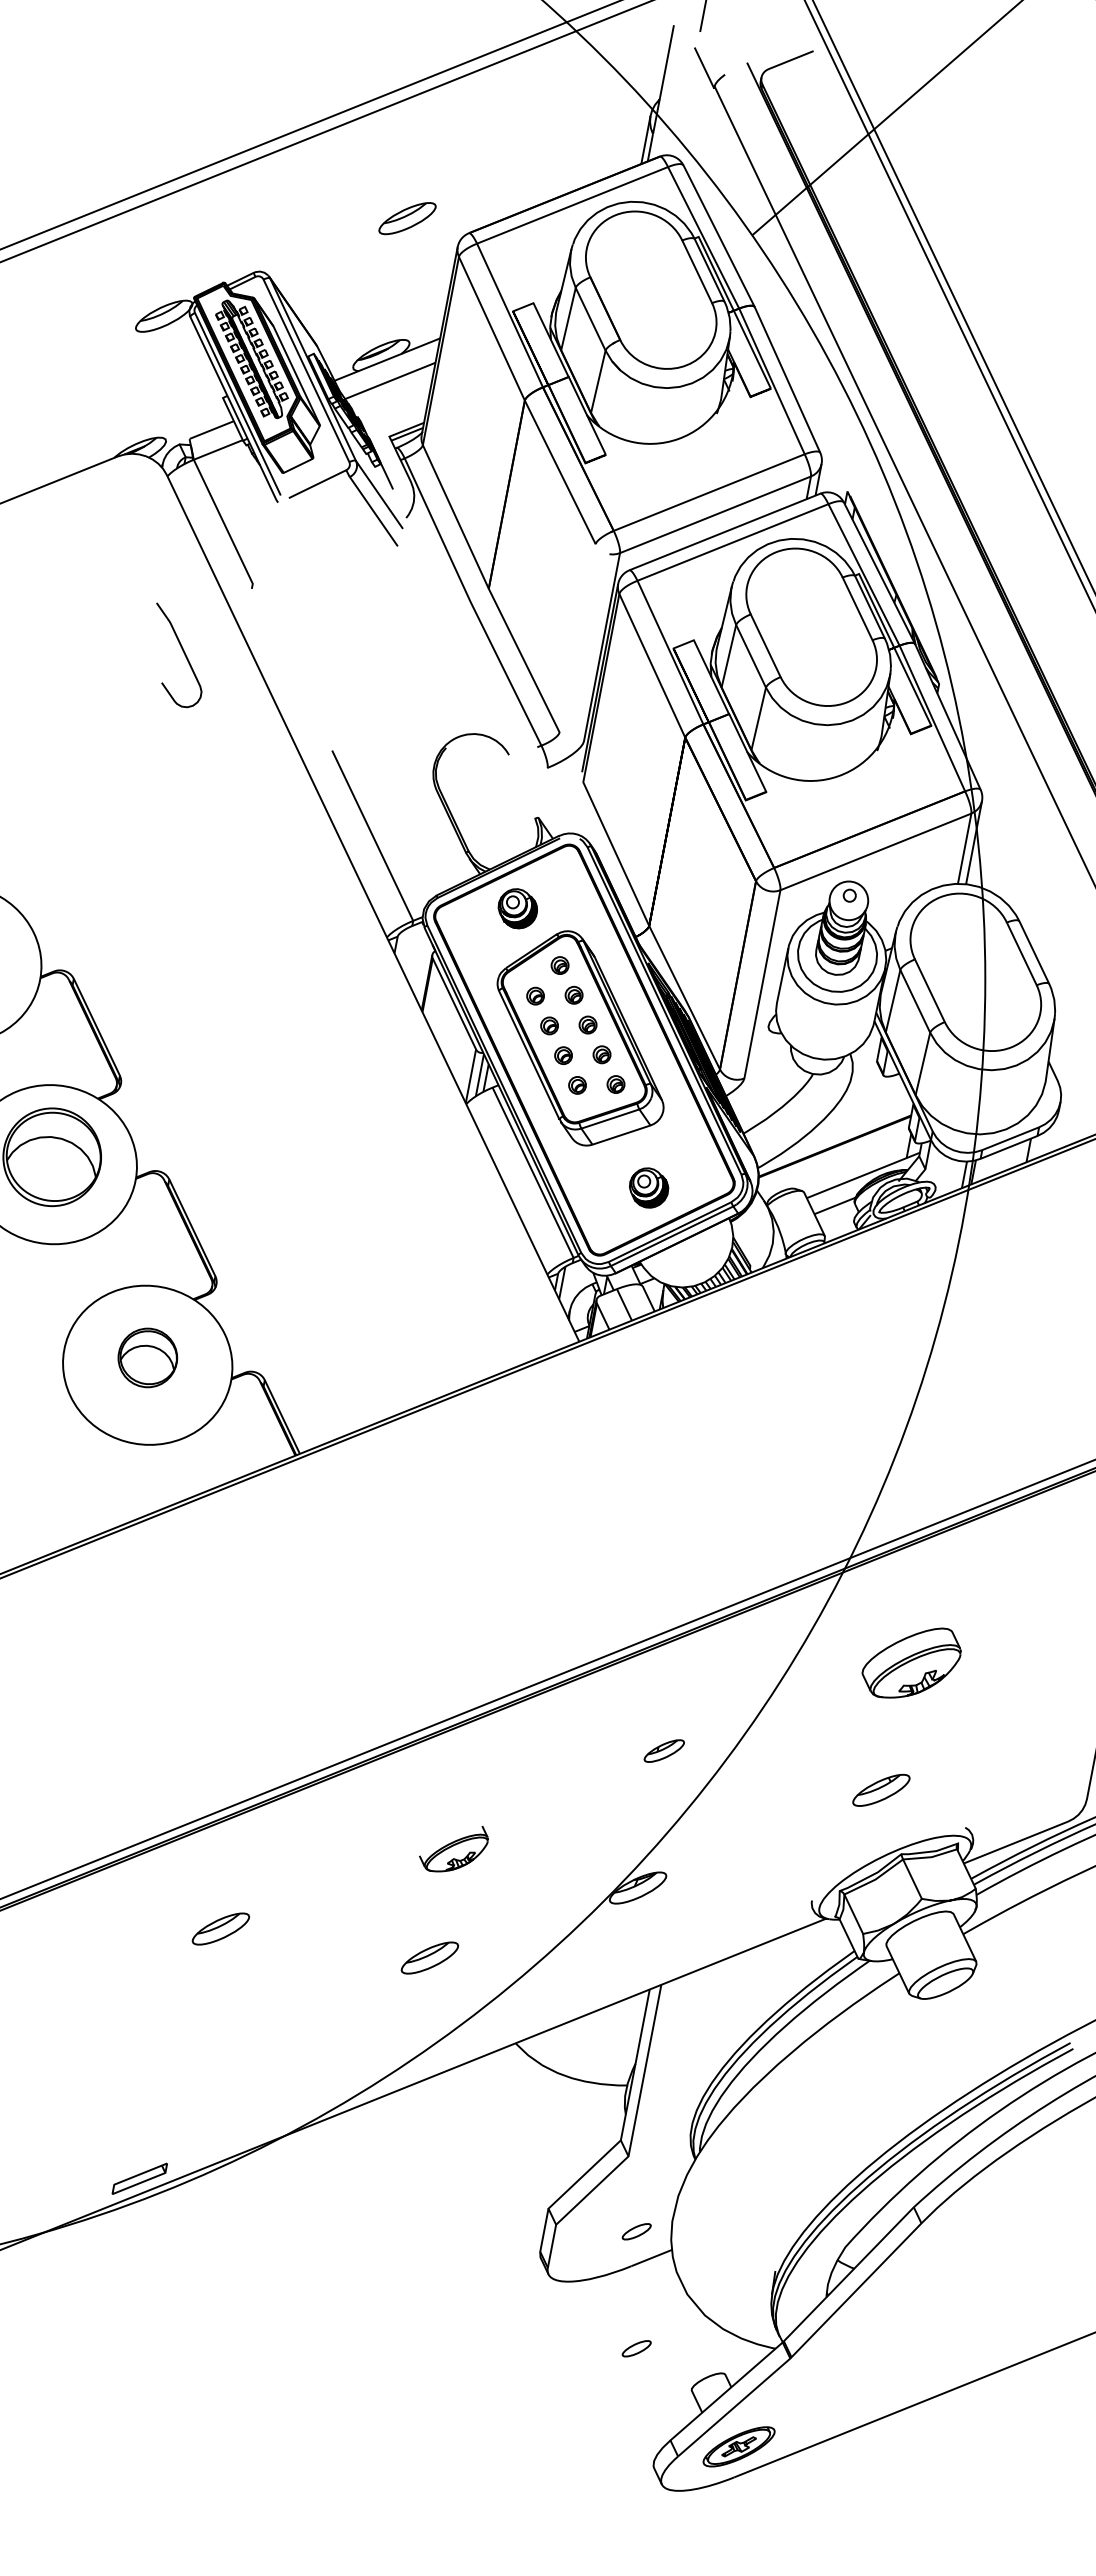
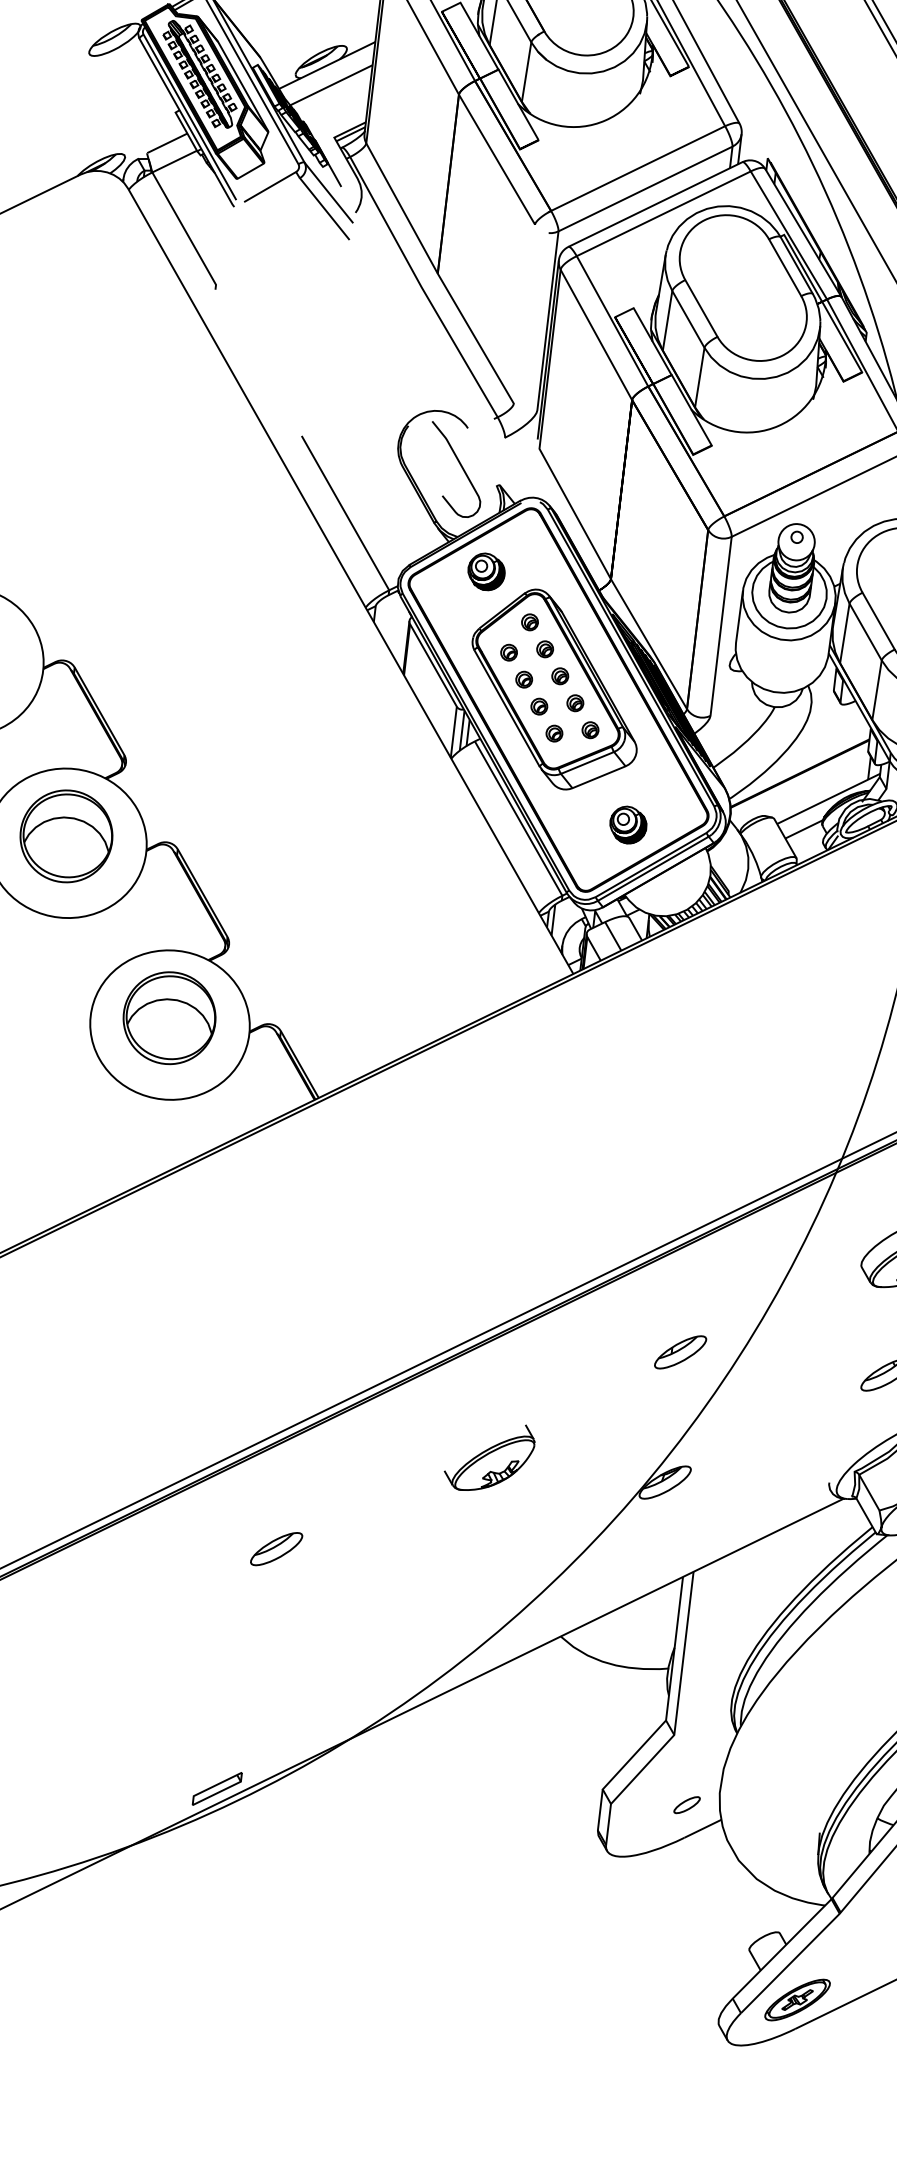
curve: (183, 653) -> (460, 466), moved
part: (147, 1357) -> (169, 1017), size x1.67
part: (664, 1750) -> (680, 1351), size x1.43
part: (453, 1848) -> (489, 1457), size x1.43
part: (429, 1957) -> (474, 1561), removed
part: (636, 2348) -> (694, 1914), removed

